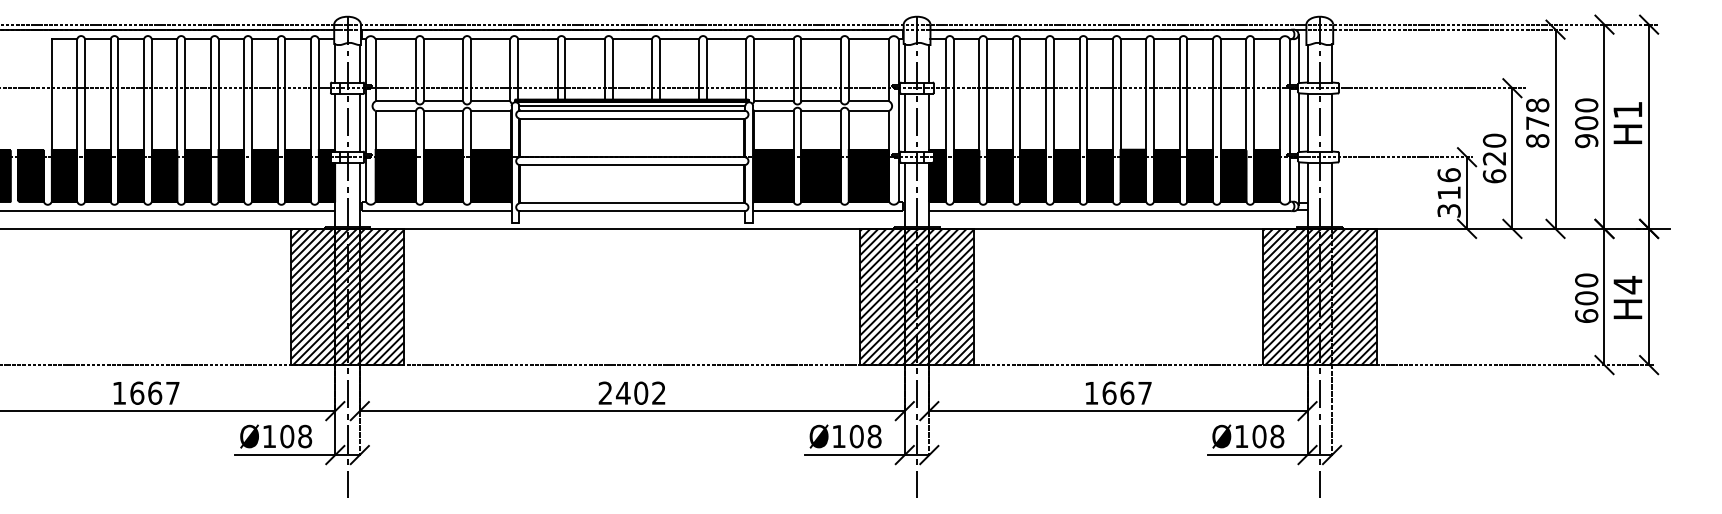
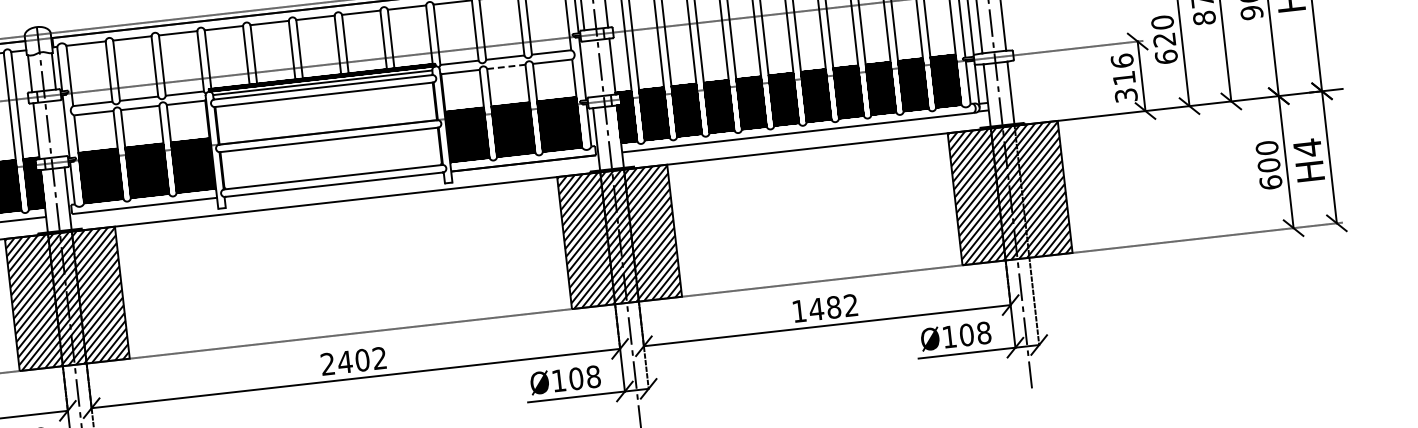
line: (821, 110) -> (506, 66), solid -> dashed
line: (359, 122) -> (59, 128), removed
line: (904, 122) -> (588, 69), removed
text: (1126, 392) -> (833, 306), 1667 -> 1482

